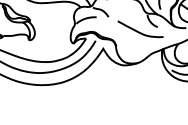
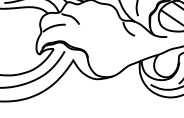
curve: (139, 31) -> (114, 40), removed

